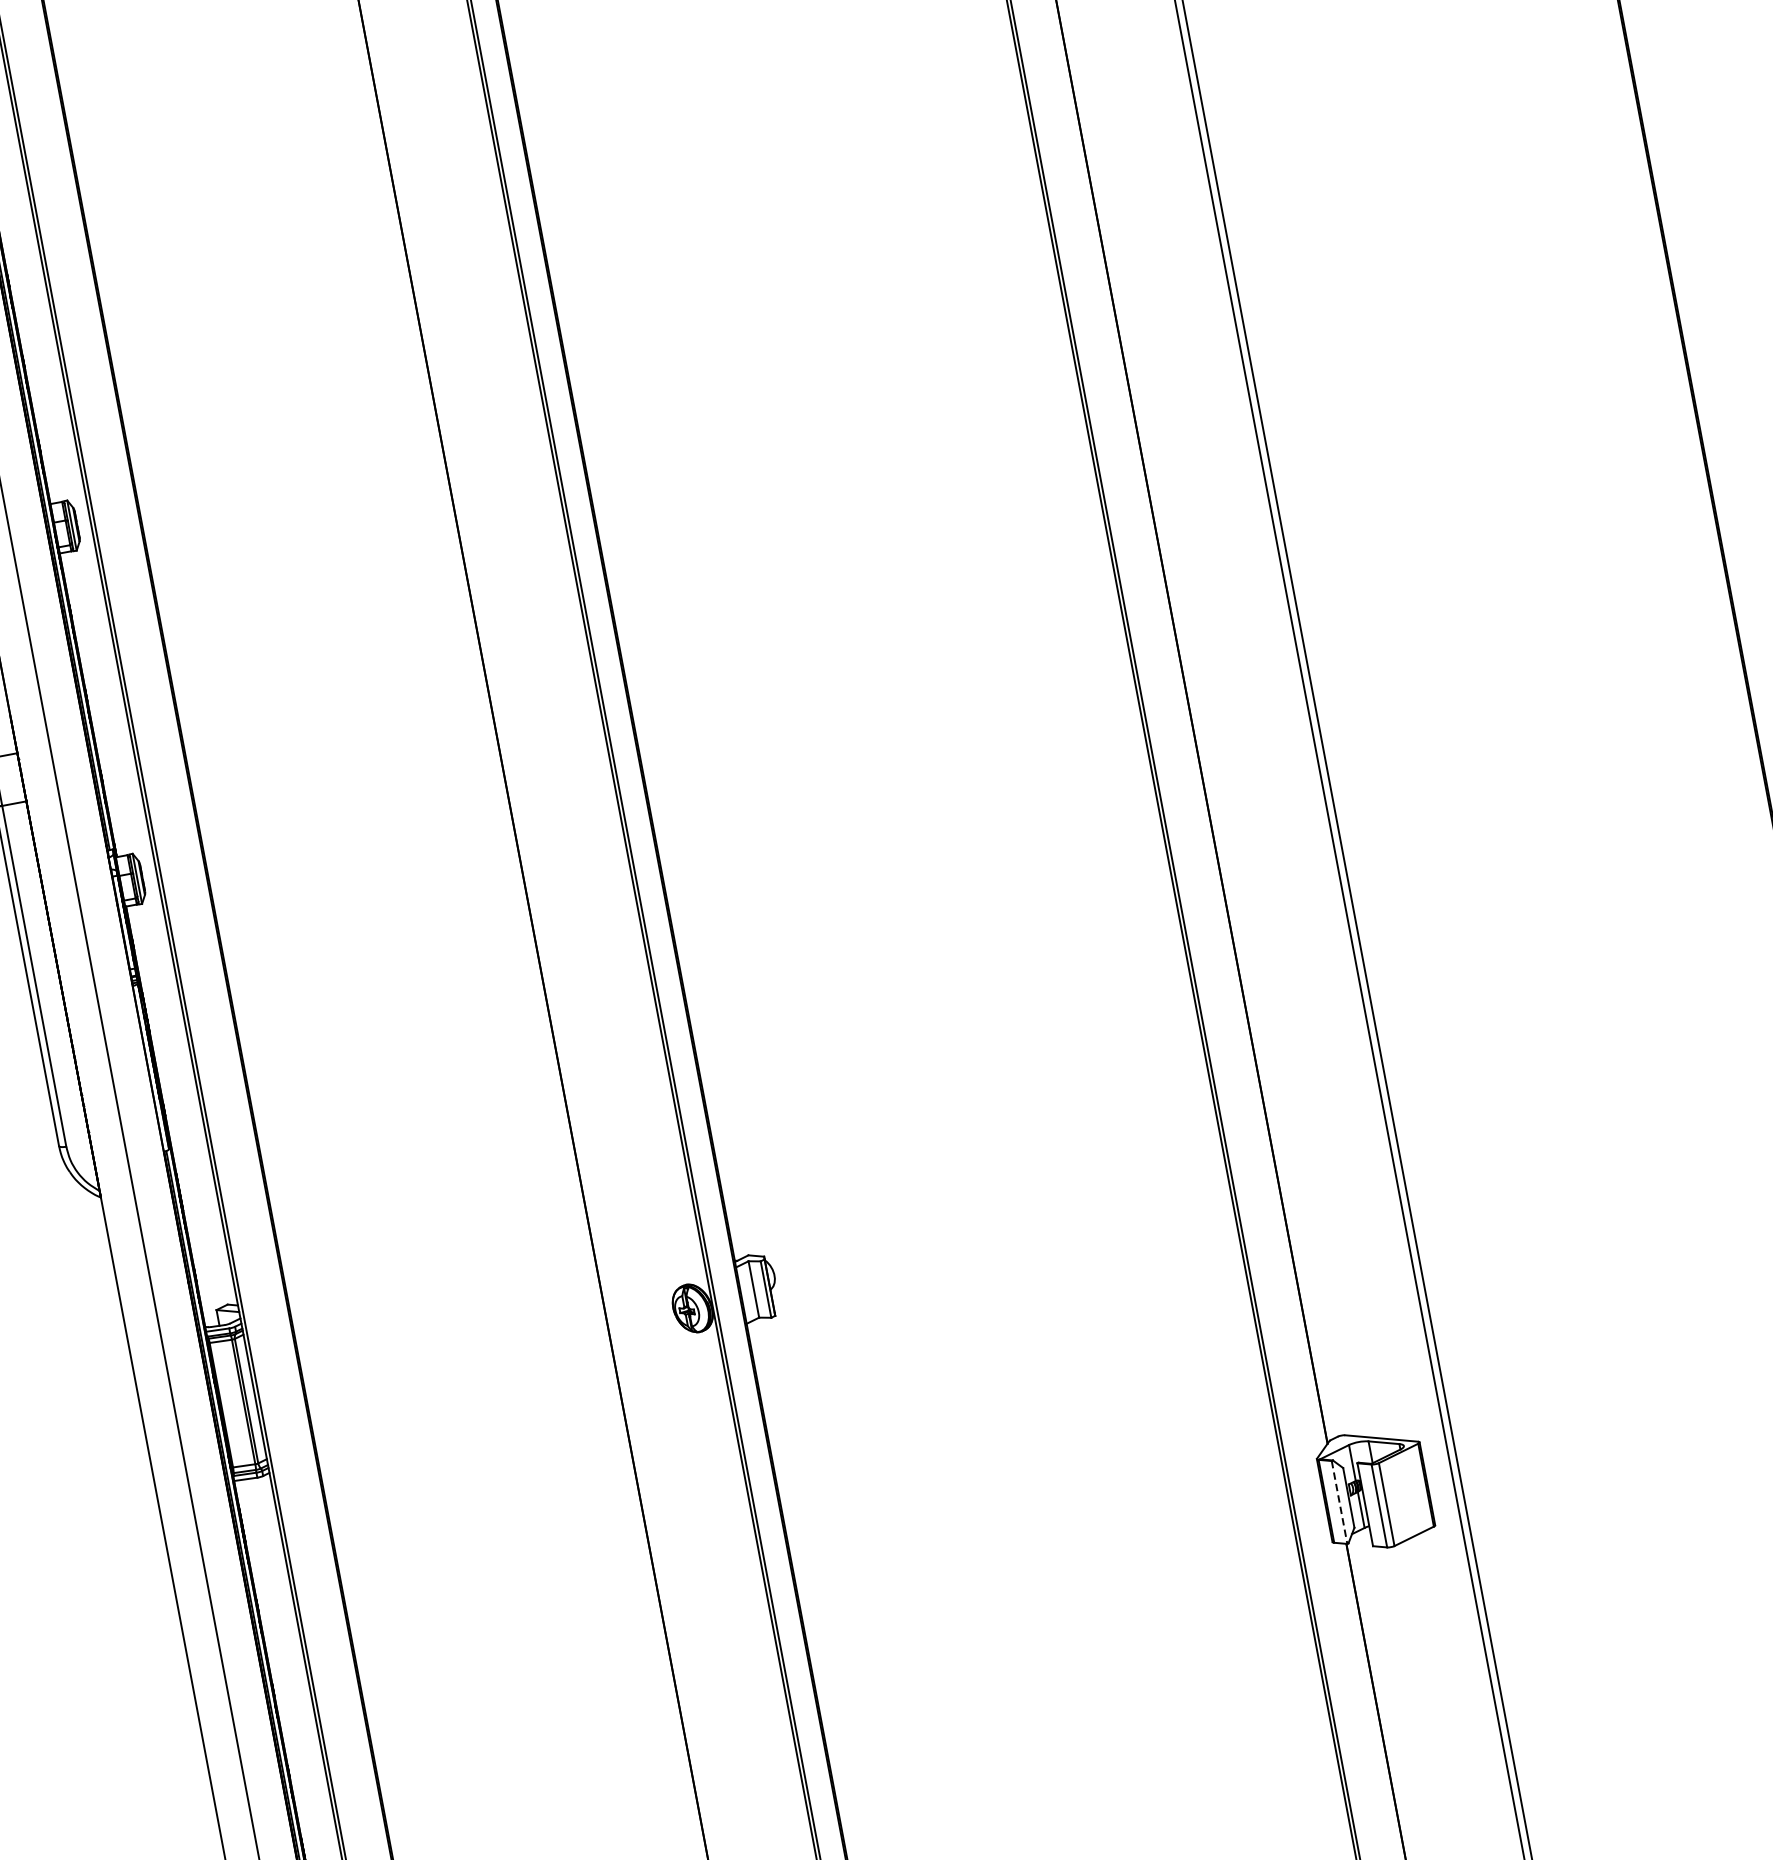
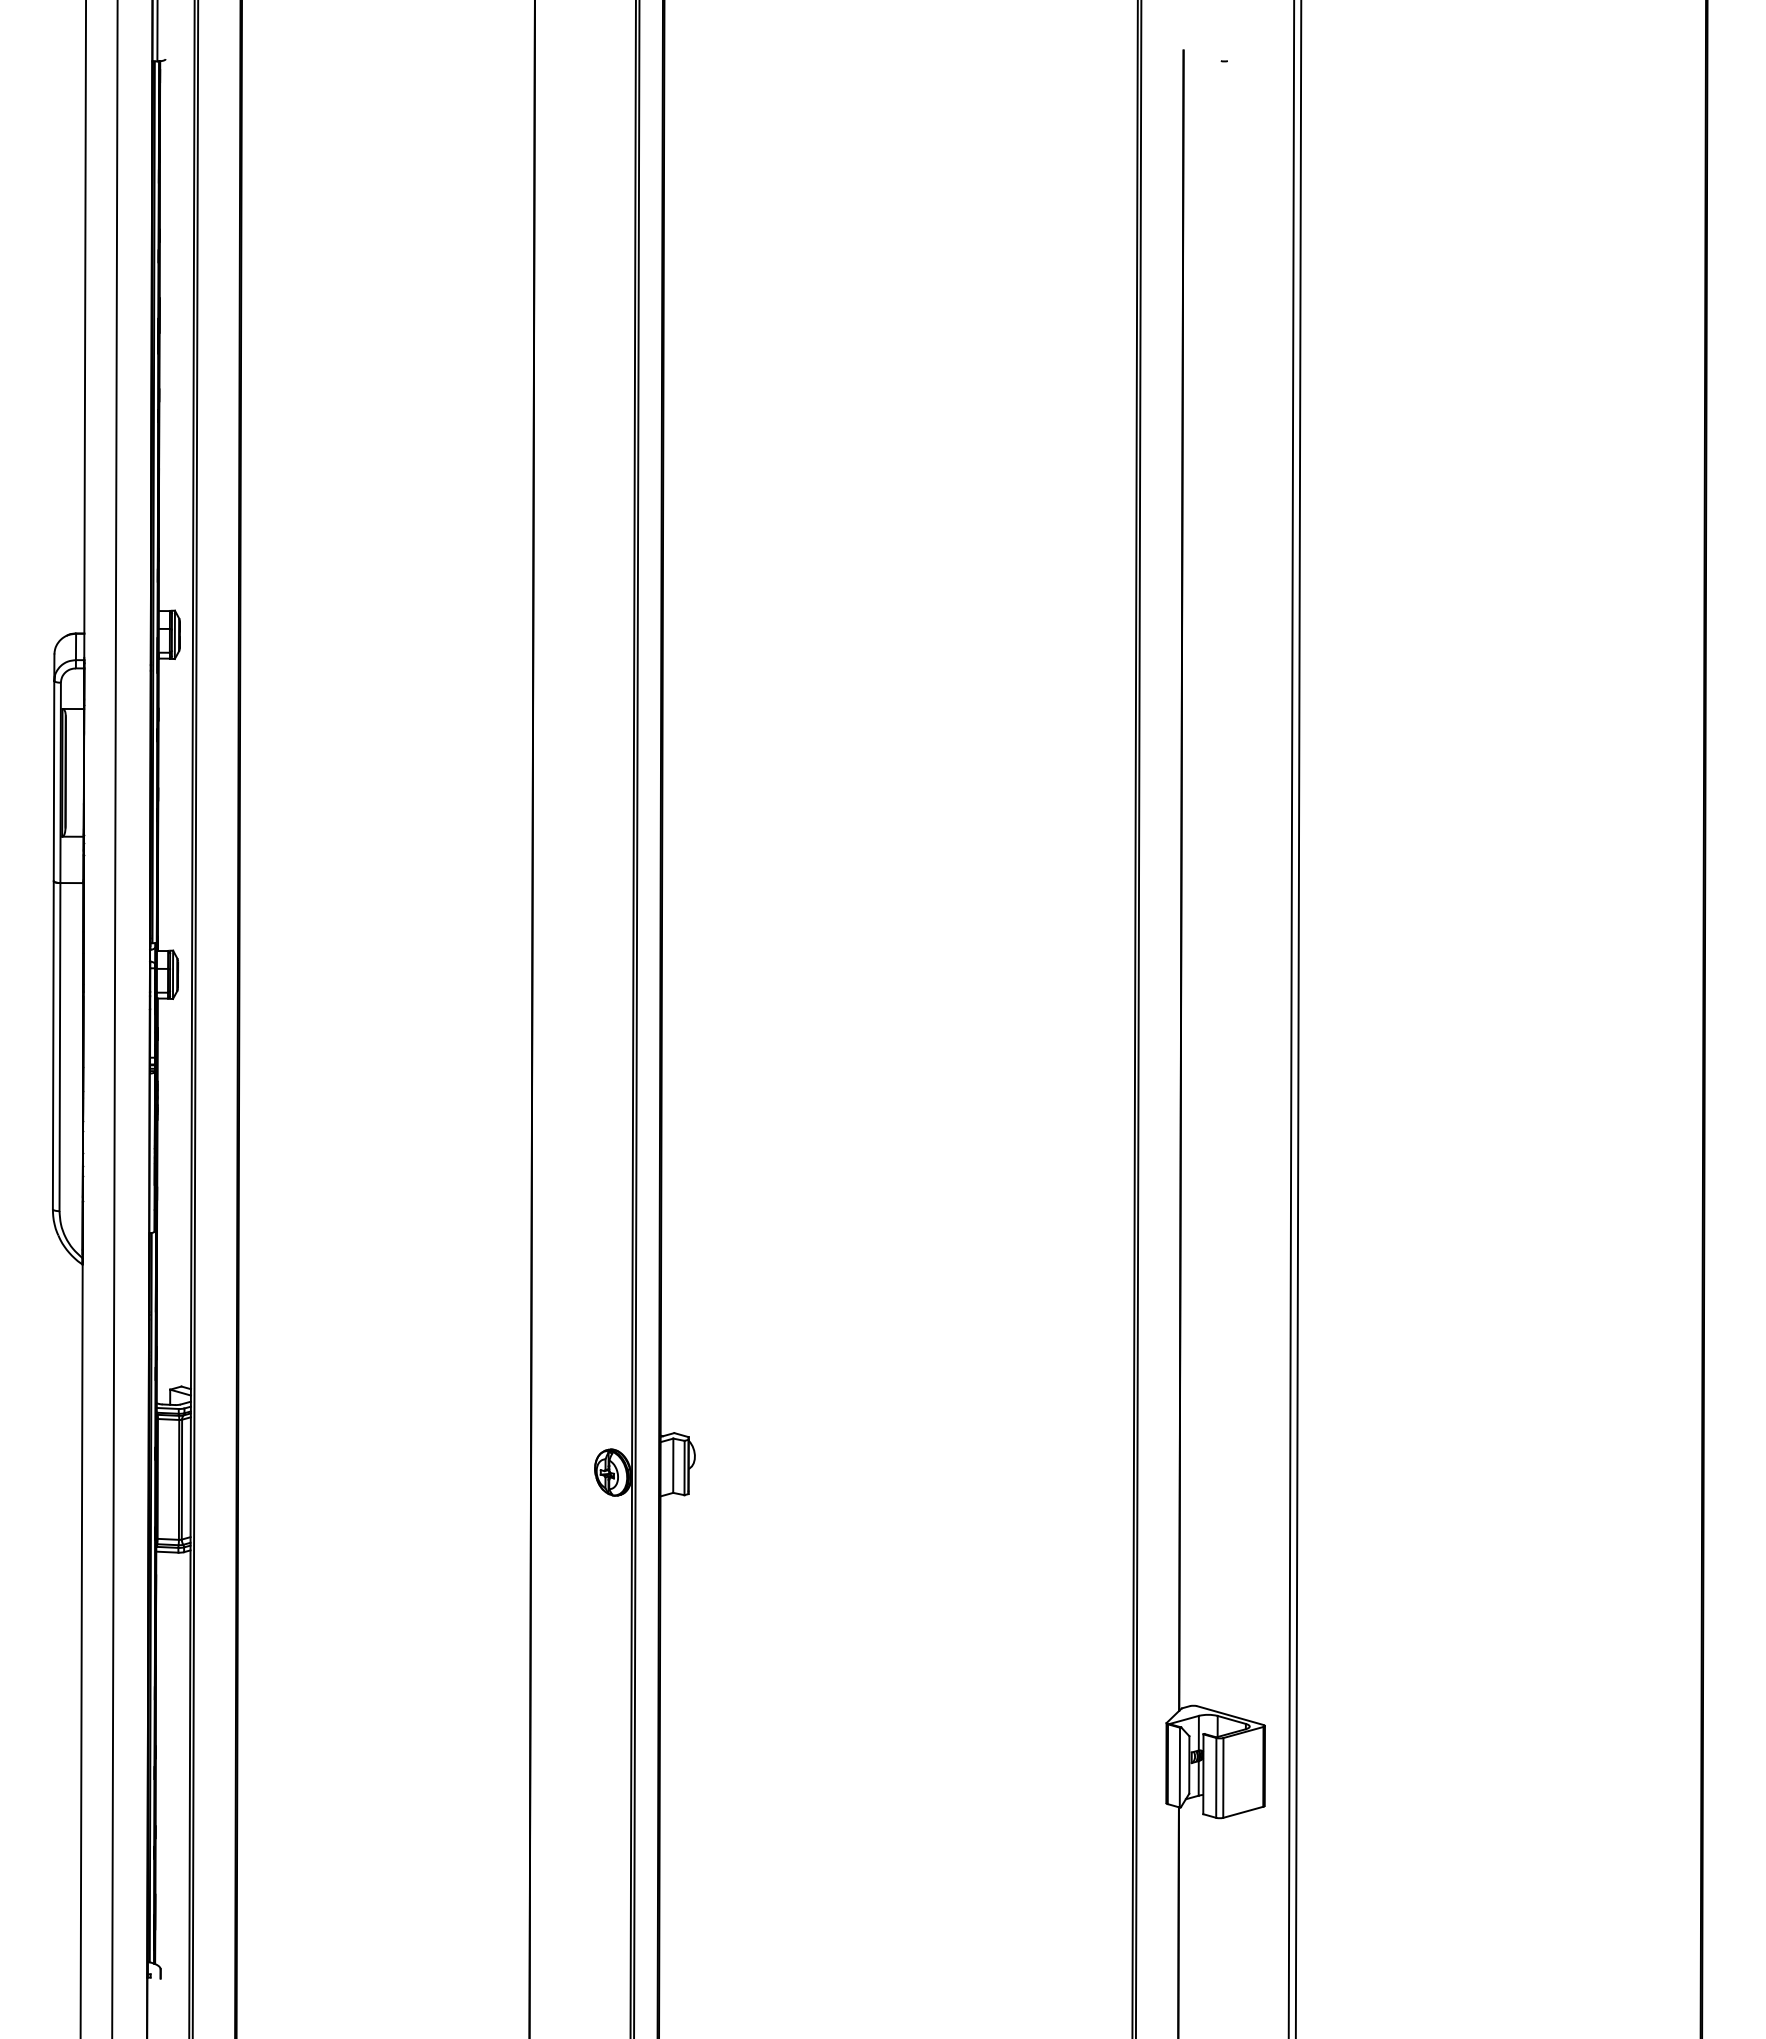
line: (1339, 1502) -> (1179, 1767), dashed -> solid

